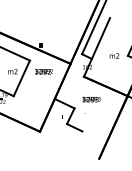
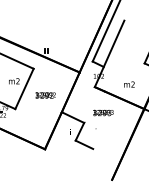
text: (114, 55) -> (129, 84), moved
text: (43, 71) -> (45, 95), moved

